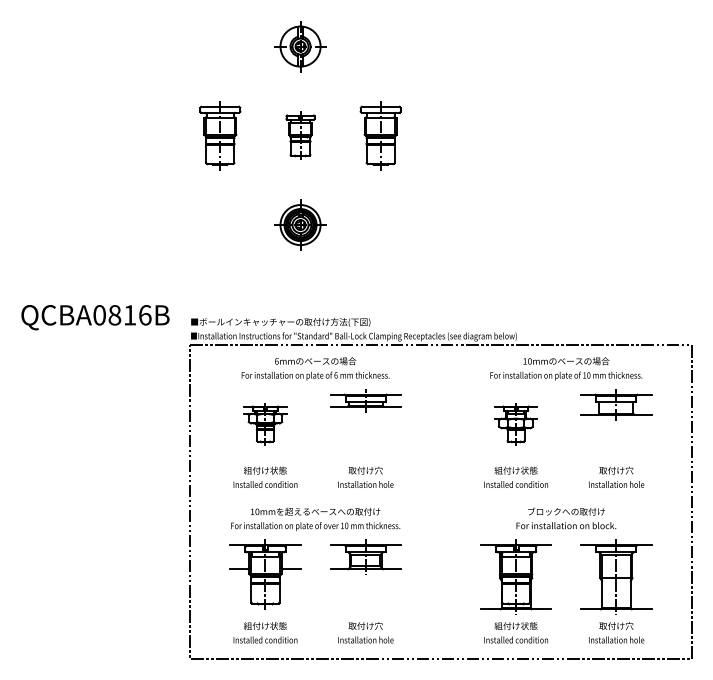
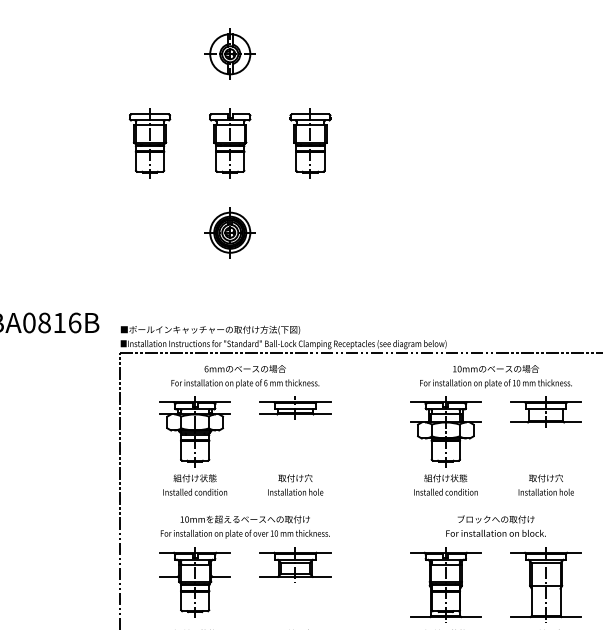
part: (300, 135) -> (230, 143), size x1.43
part: (265, 424) -> (195, 432), size x1.67
part: (515, 424) -> (445, 432), size x1.67

